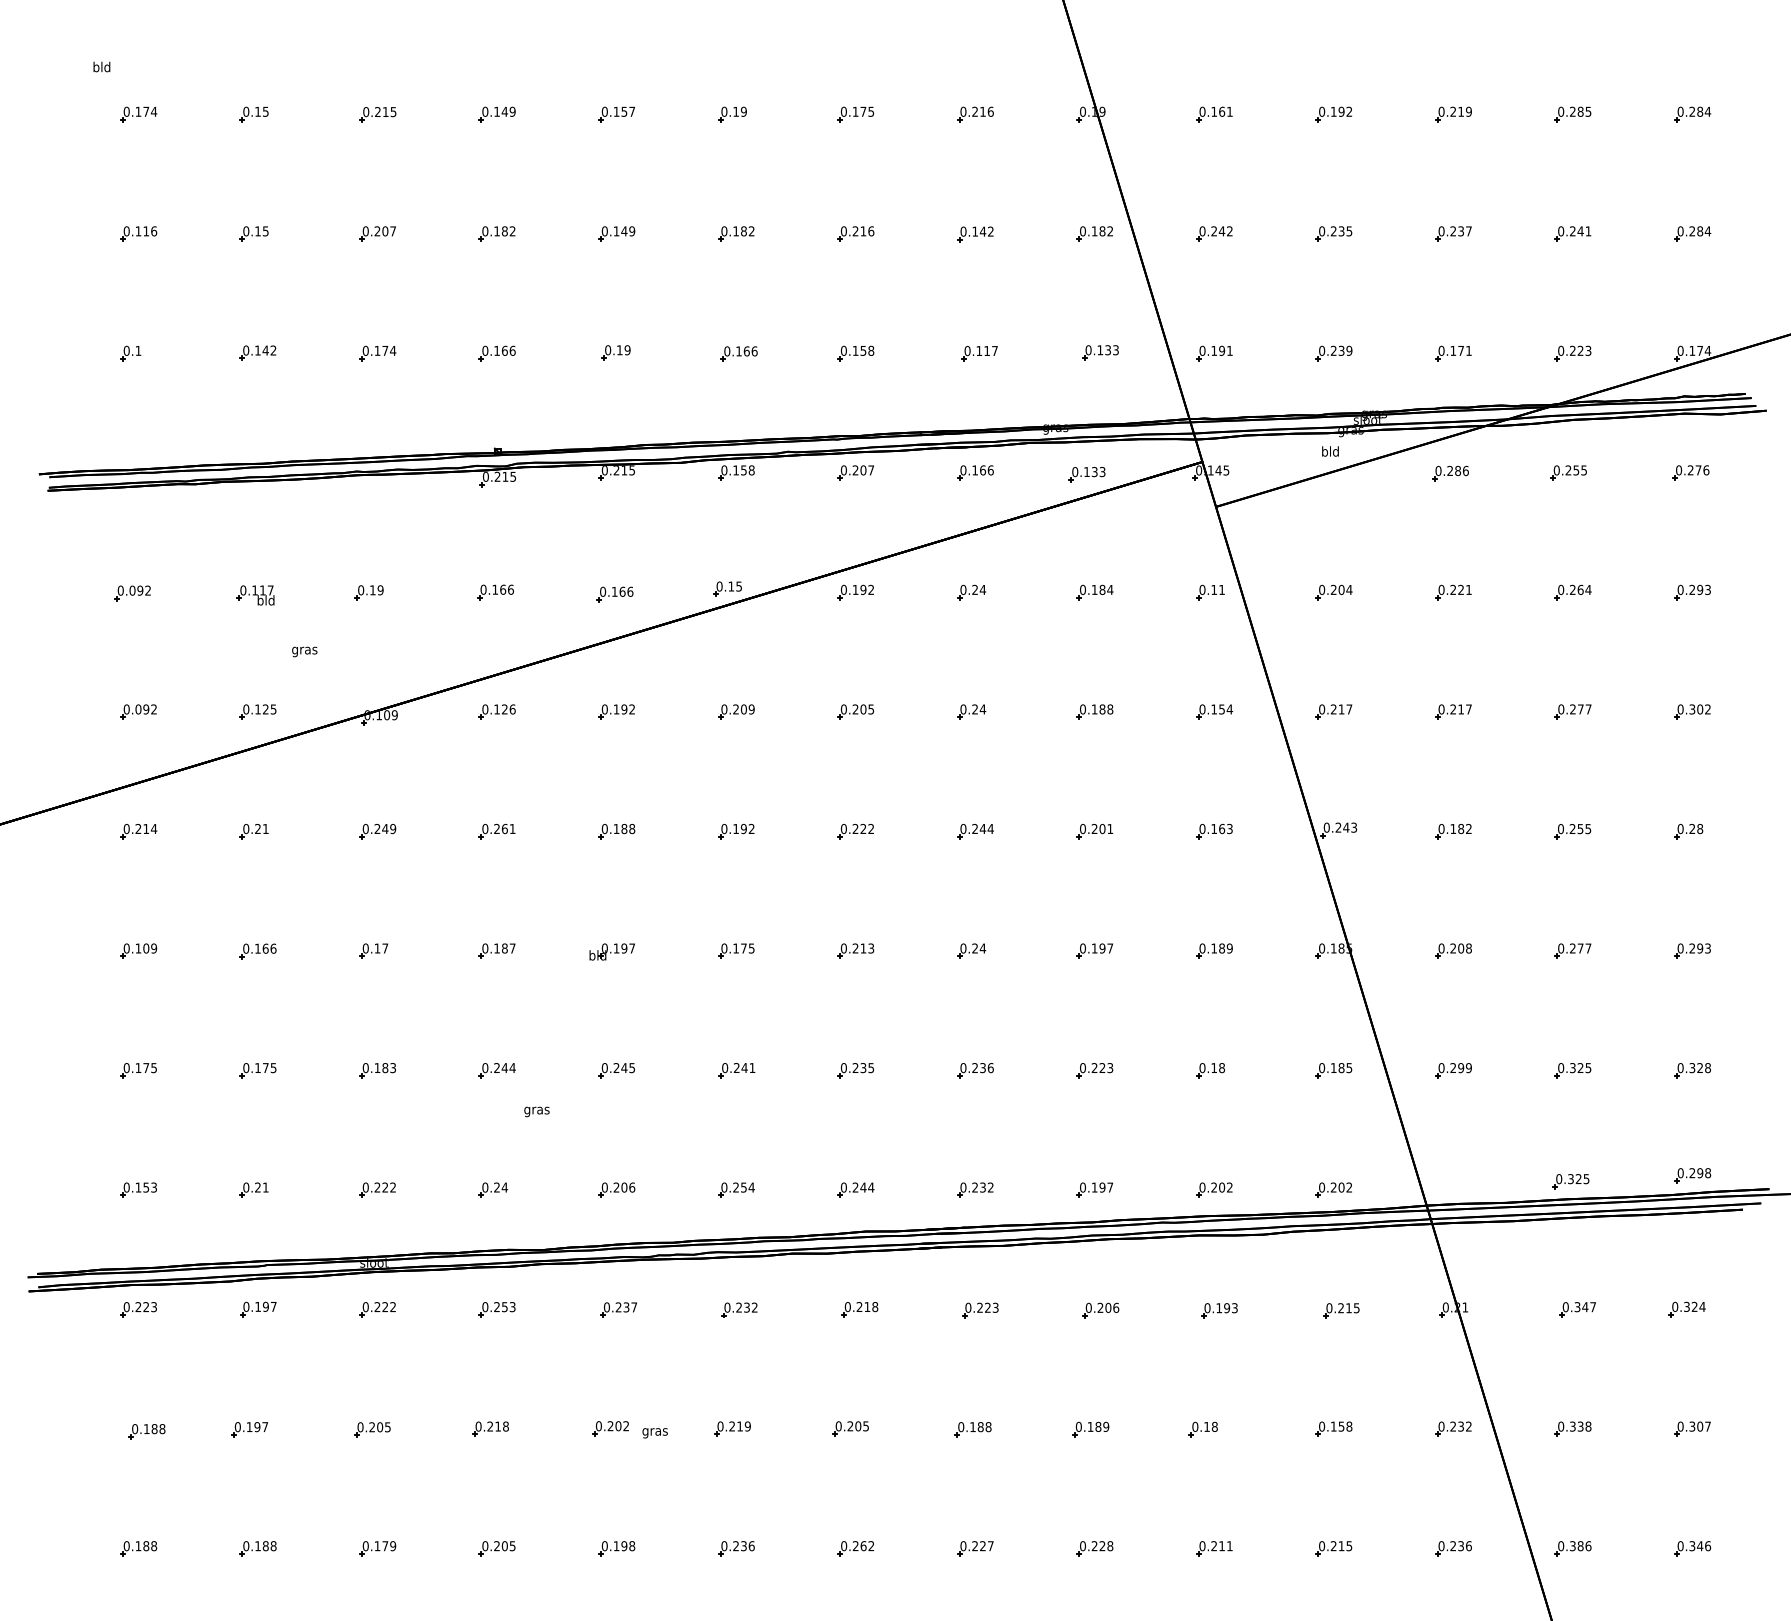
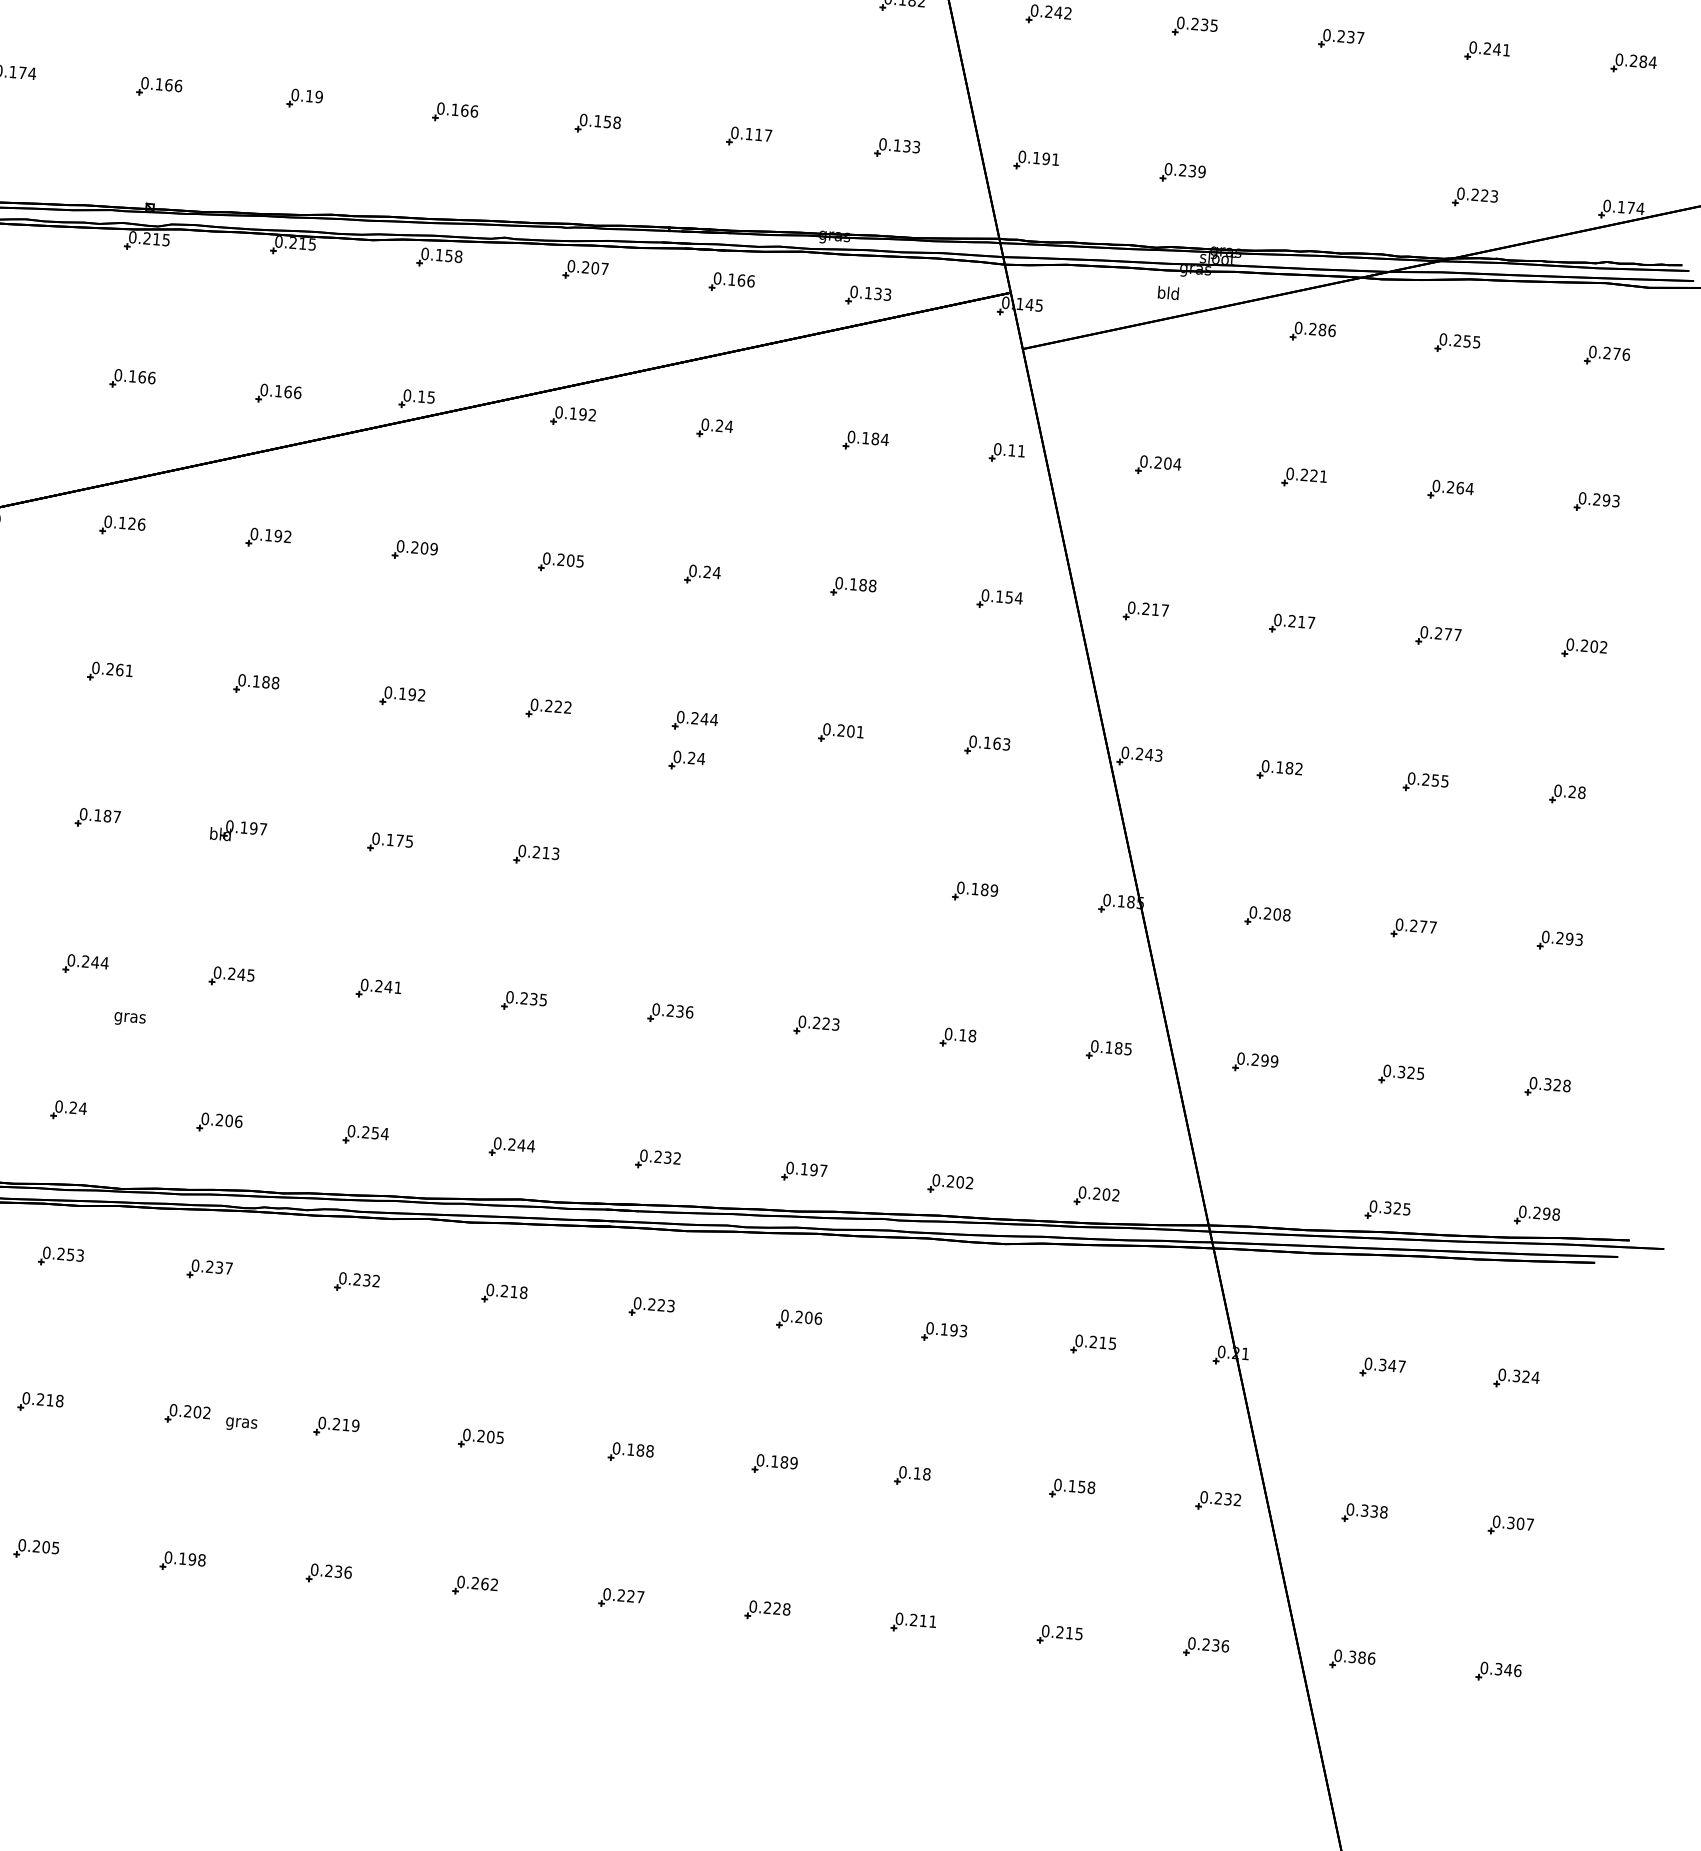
part: (1453, 353) -> (1329, 185), removed
text: (1692, 709) -> (1584, 645), 0.302 -> 0.202
part: (971, 950) -> (687, 760), moved
part: (1094, 950) -> (828, 879), removed

